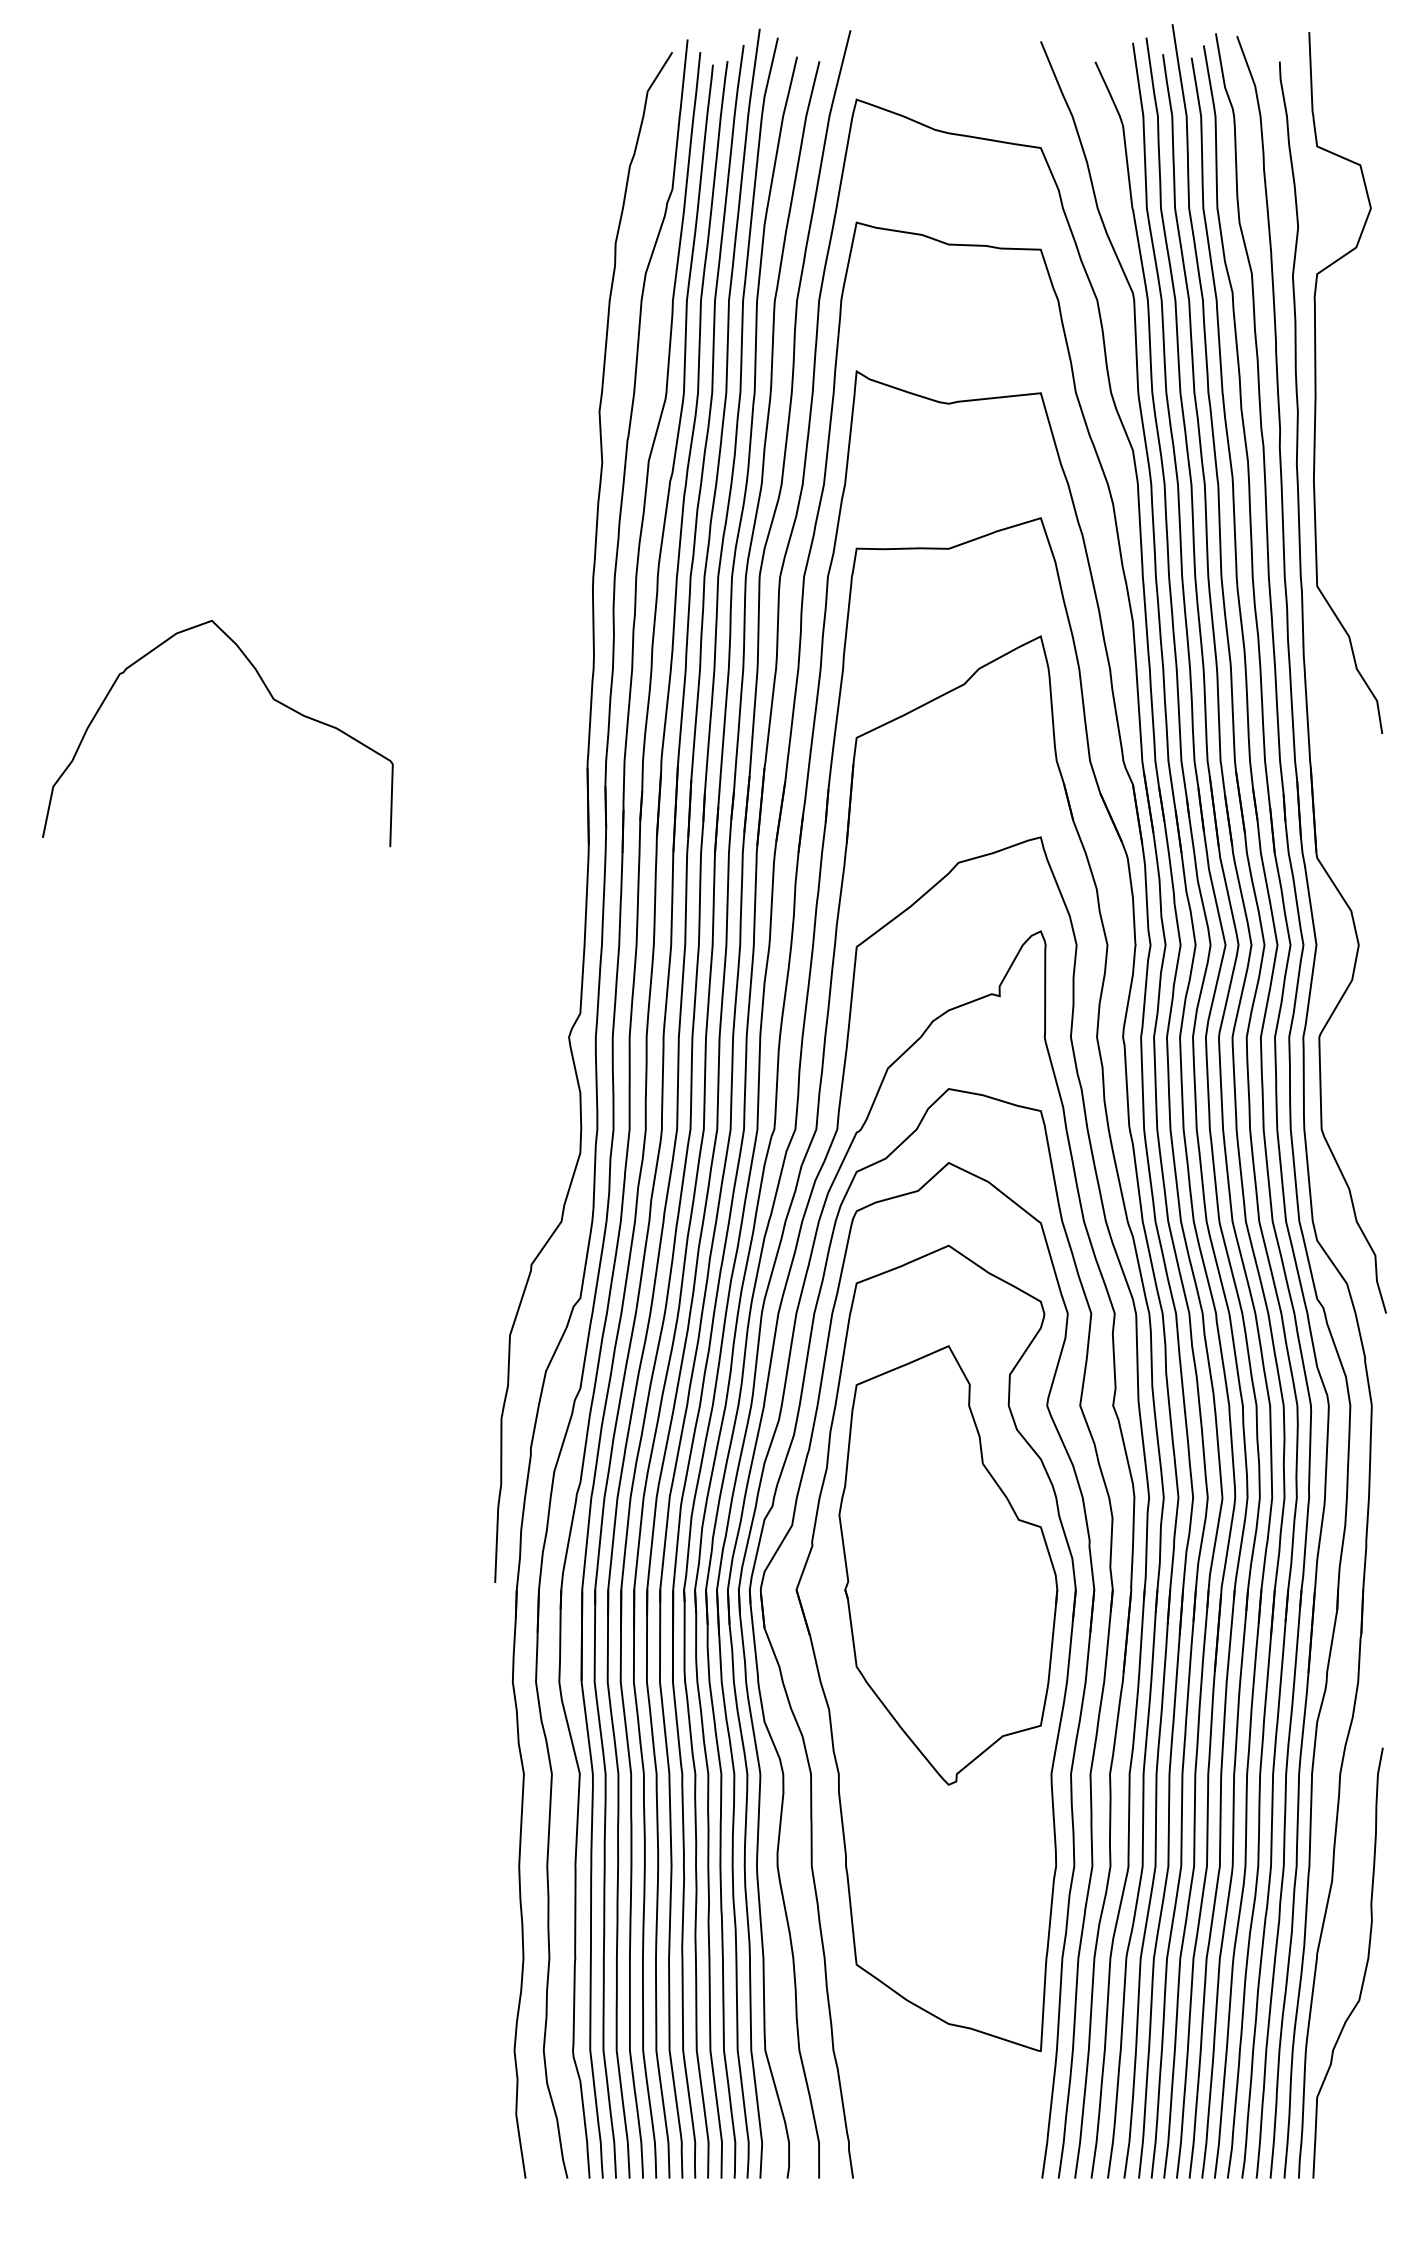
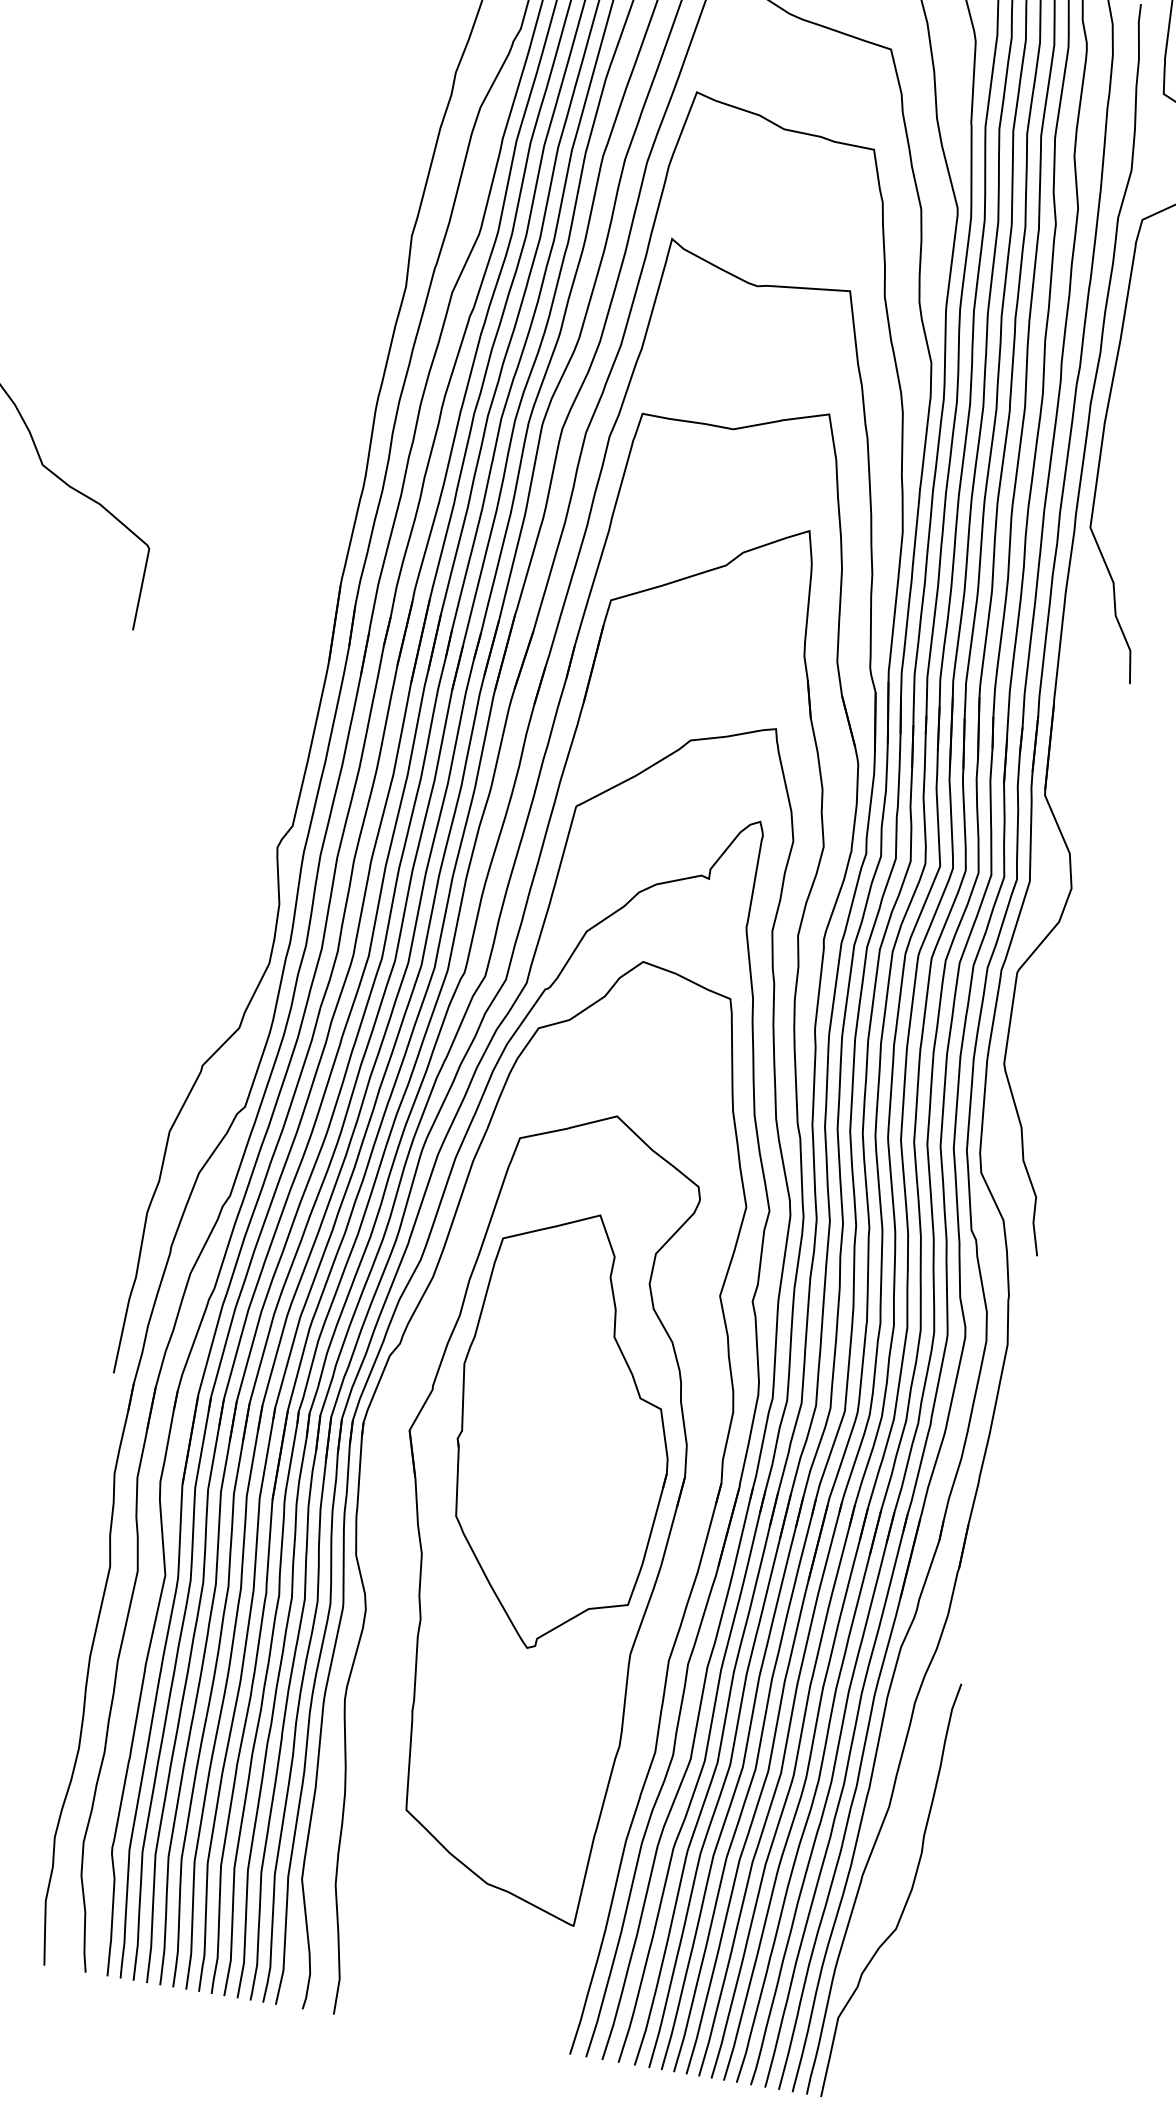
part: (799, 1725) -> (389, 1564), removed

